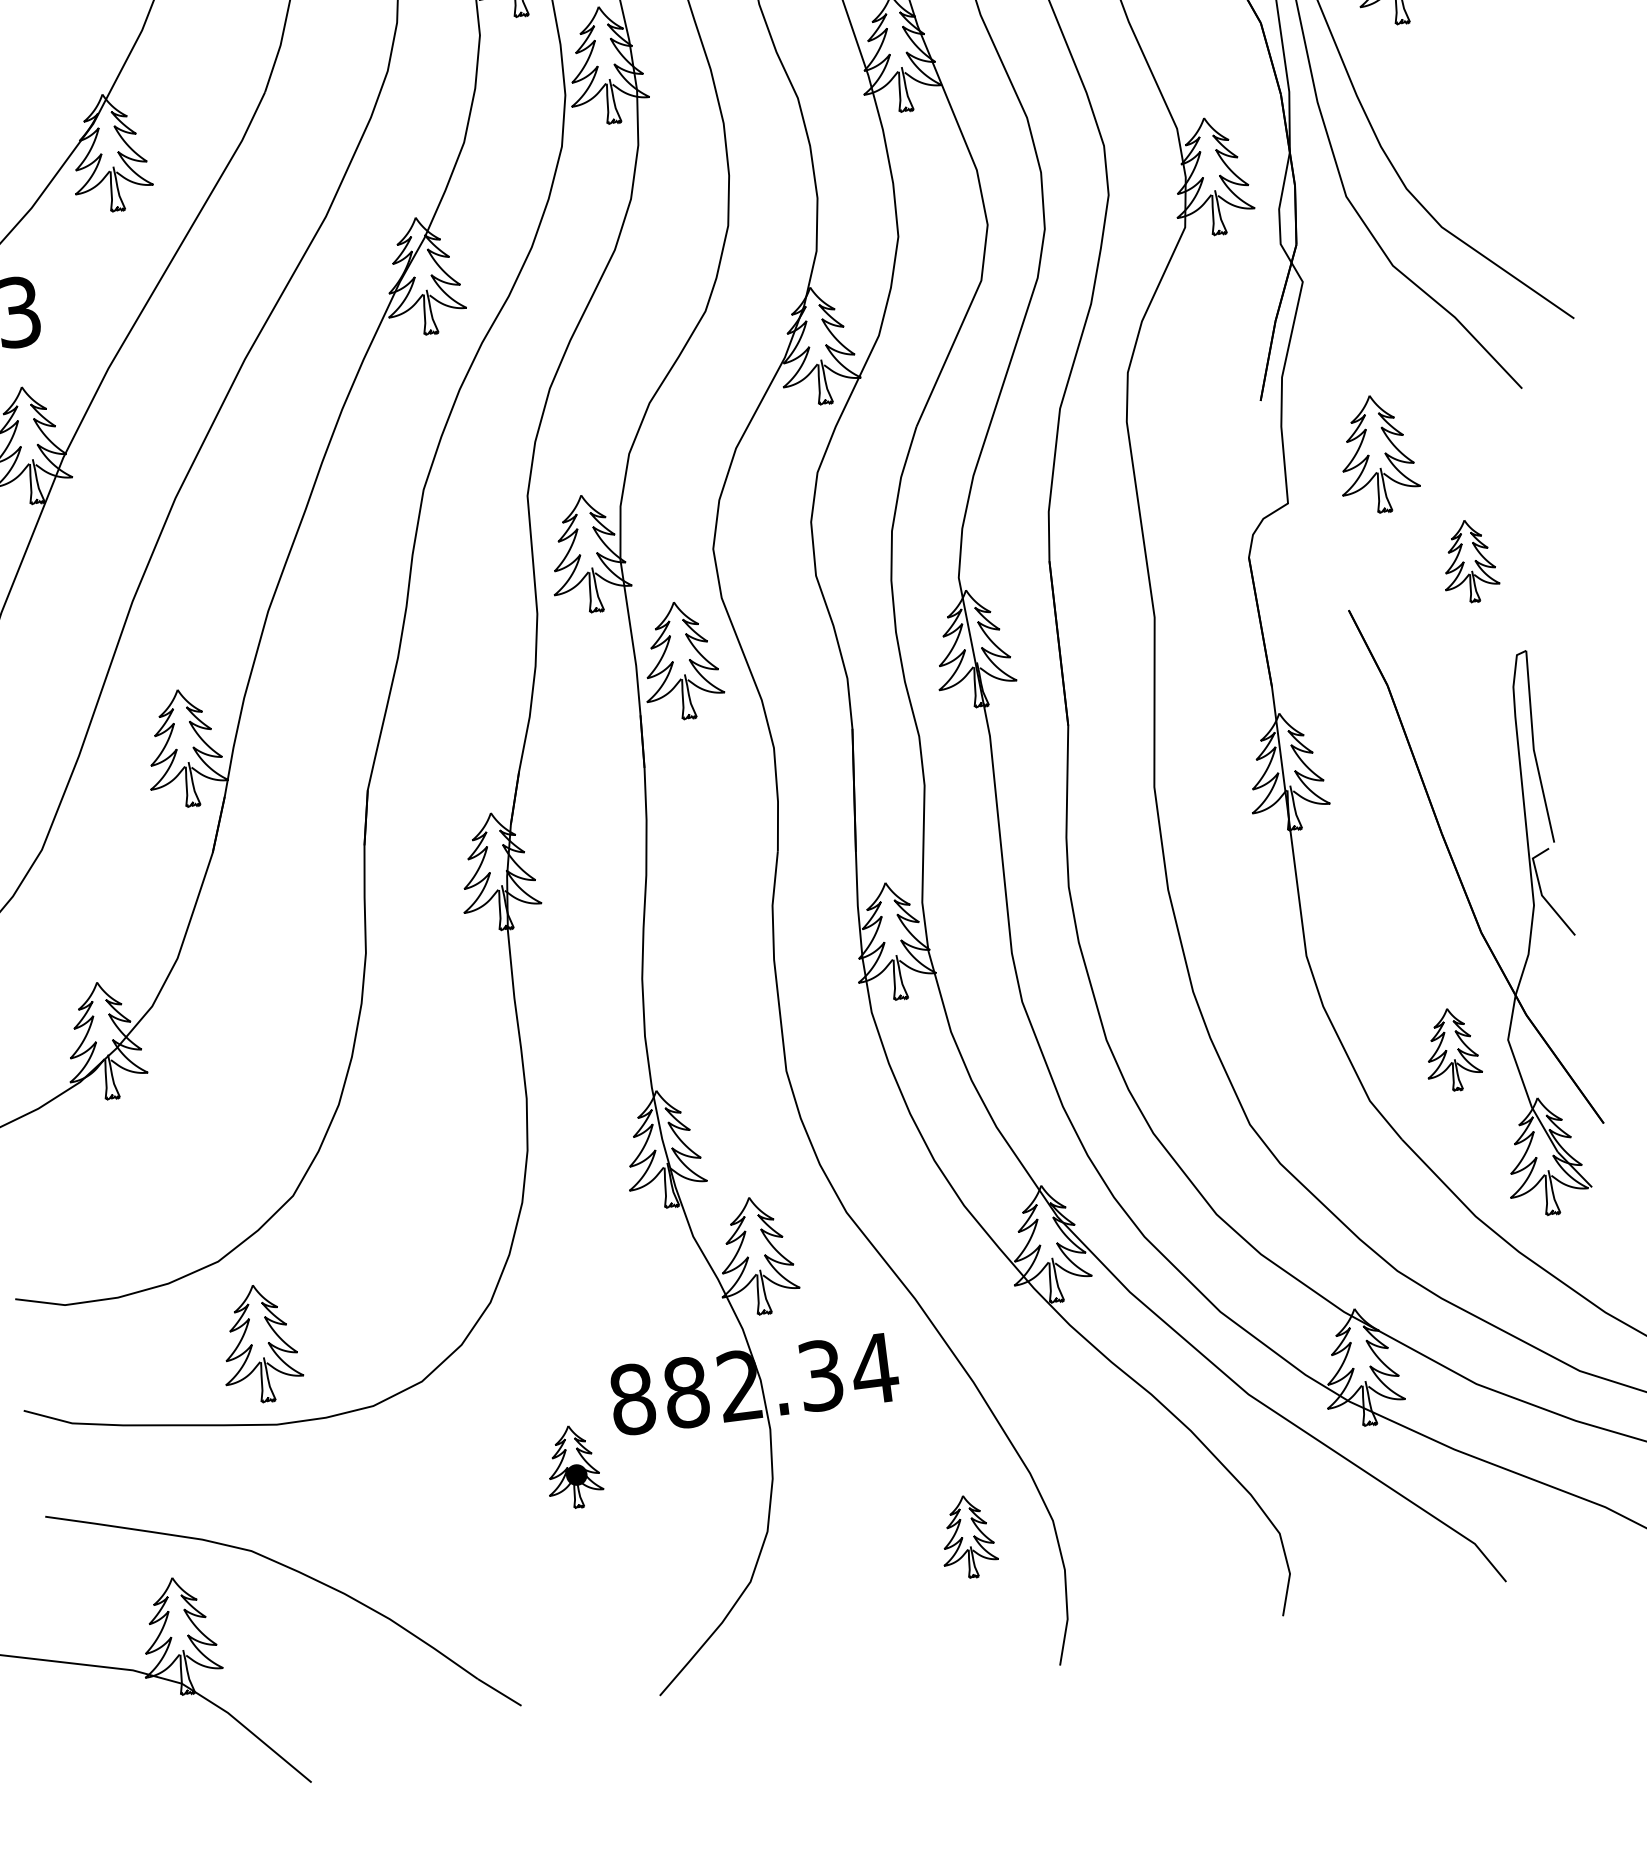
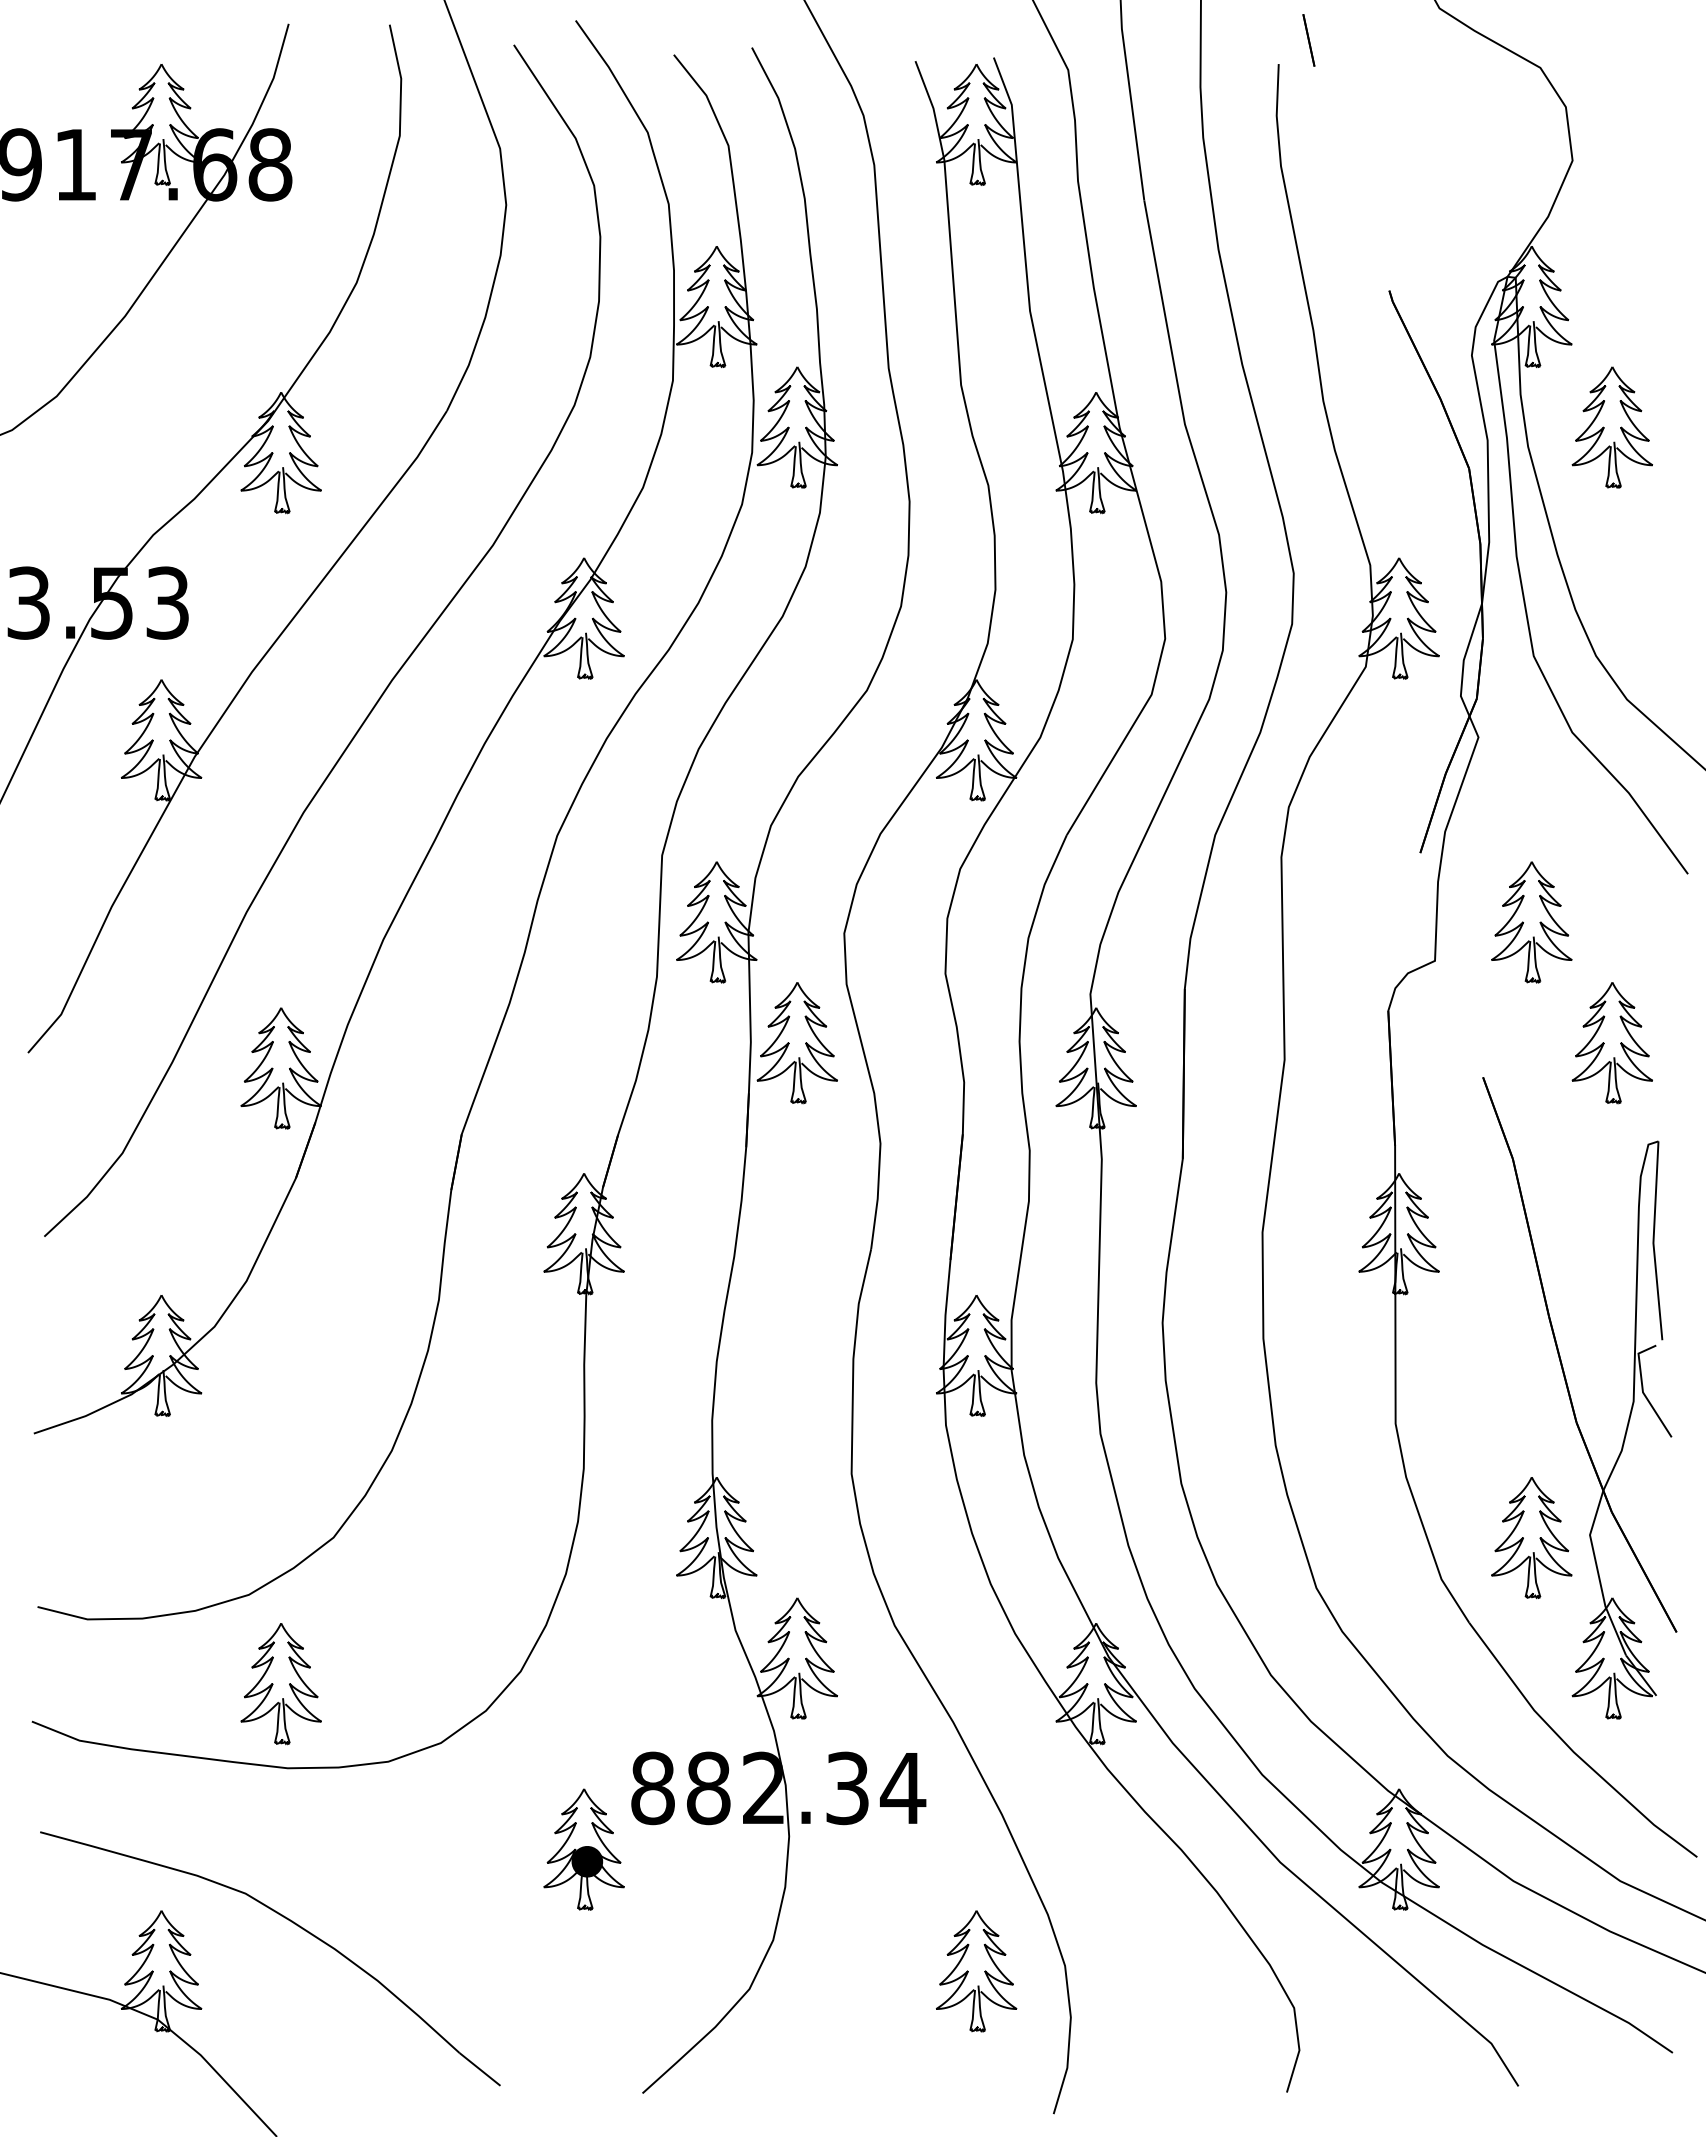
part: (1468, 561) -> (1611, 1043), size x1.43
part: (1451, 1049) -> (1531, 1537), size x1.43
part: (572, 1467) -> (583, 1849), size x1.43
part: (968, 1537) -> (976, 1971), size x1.43

